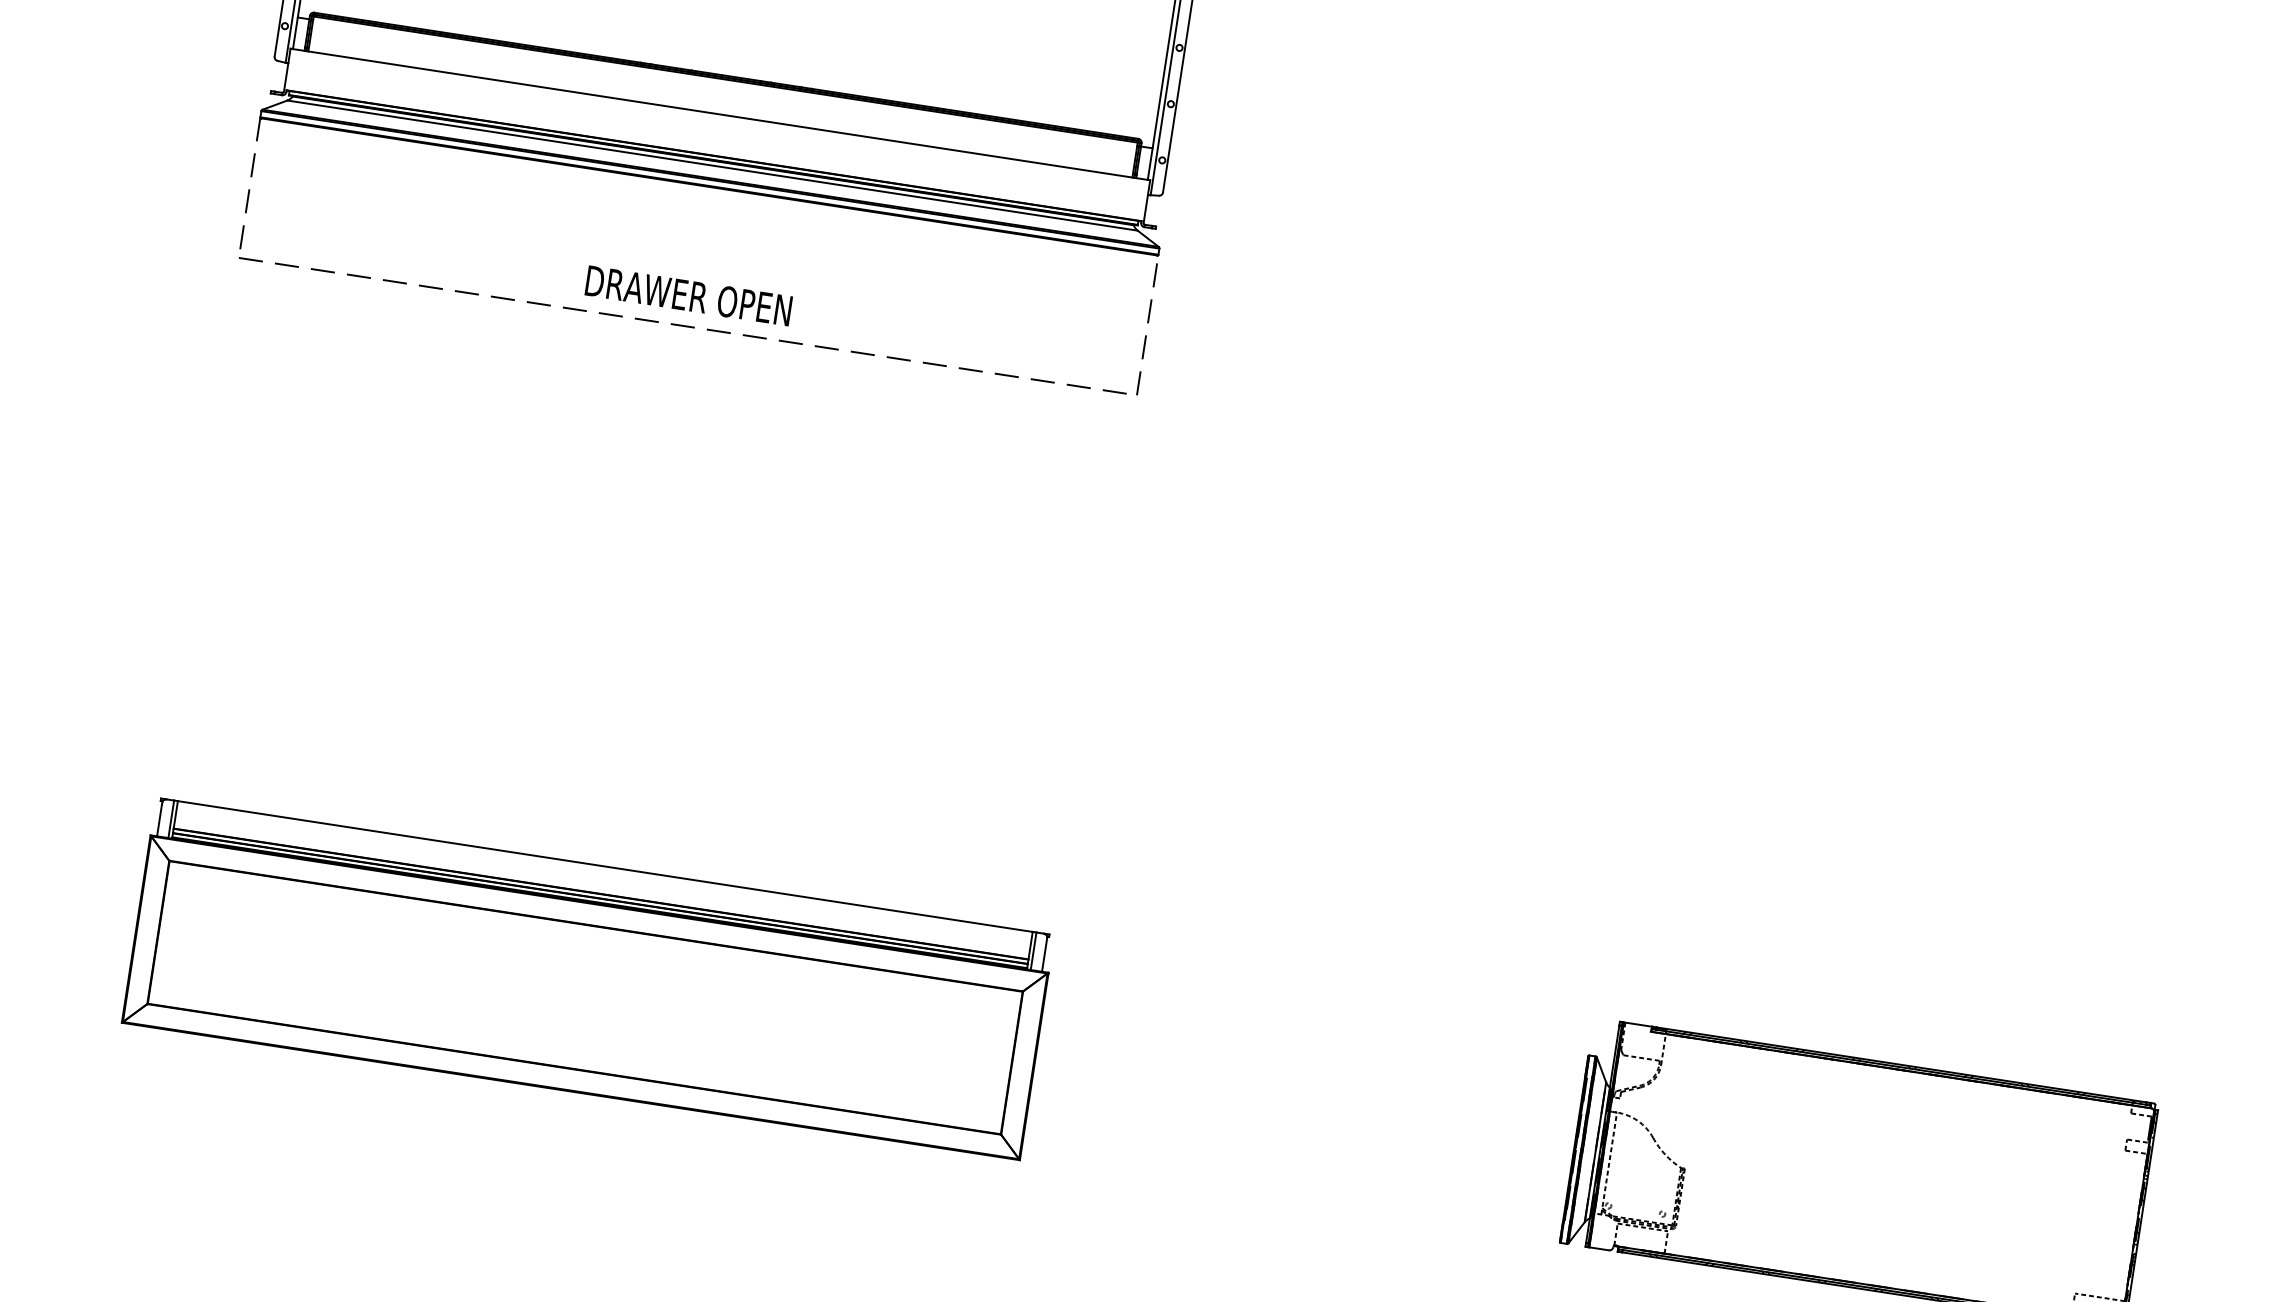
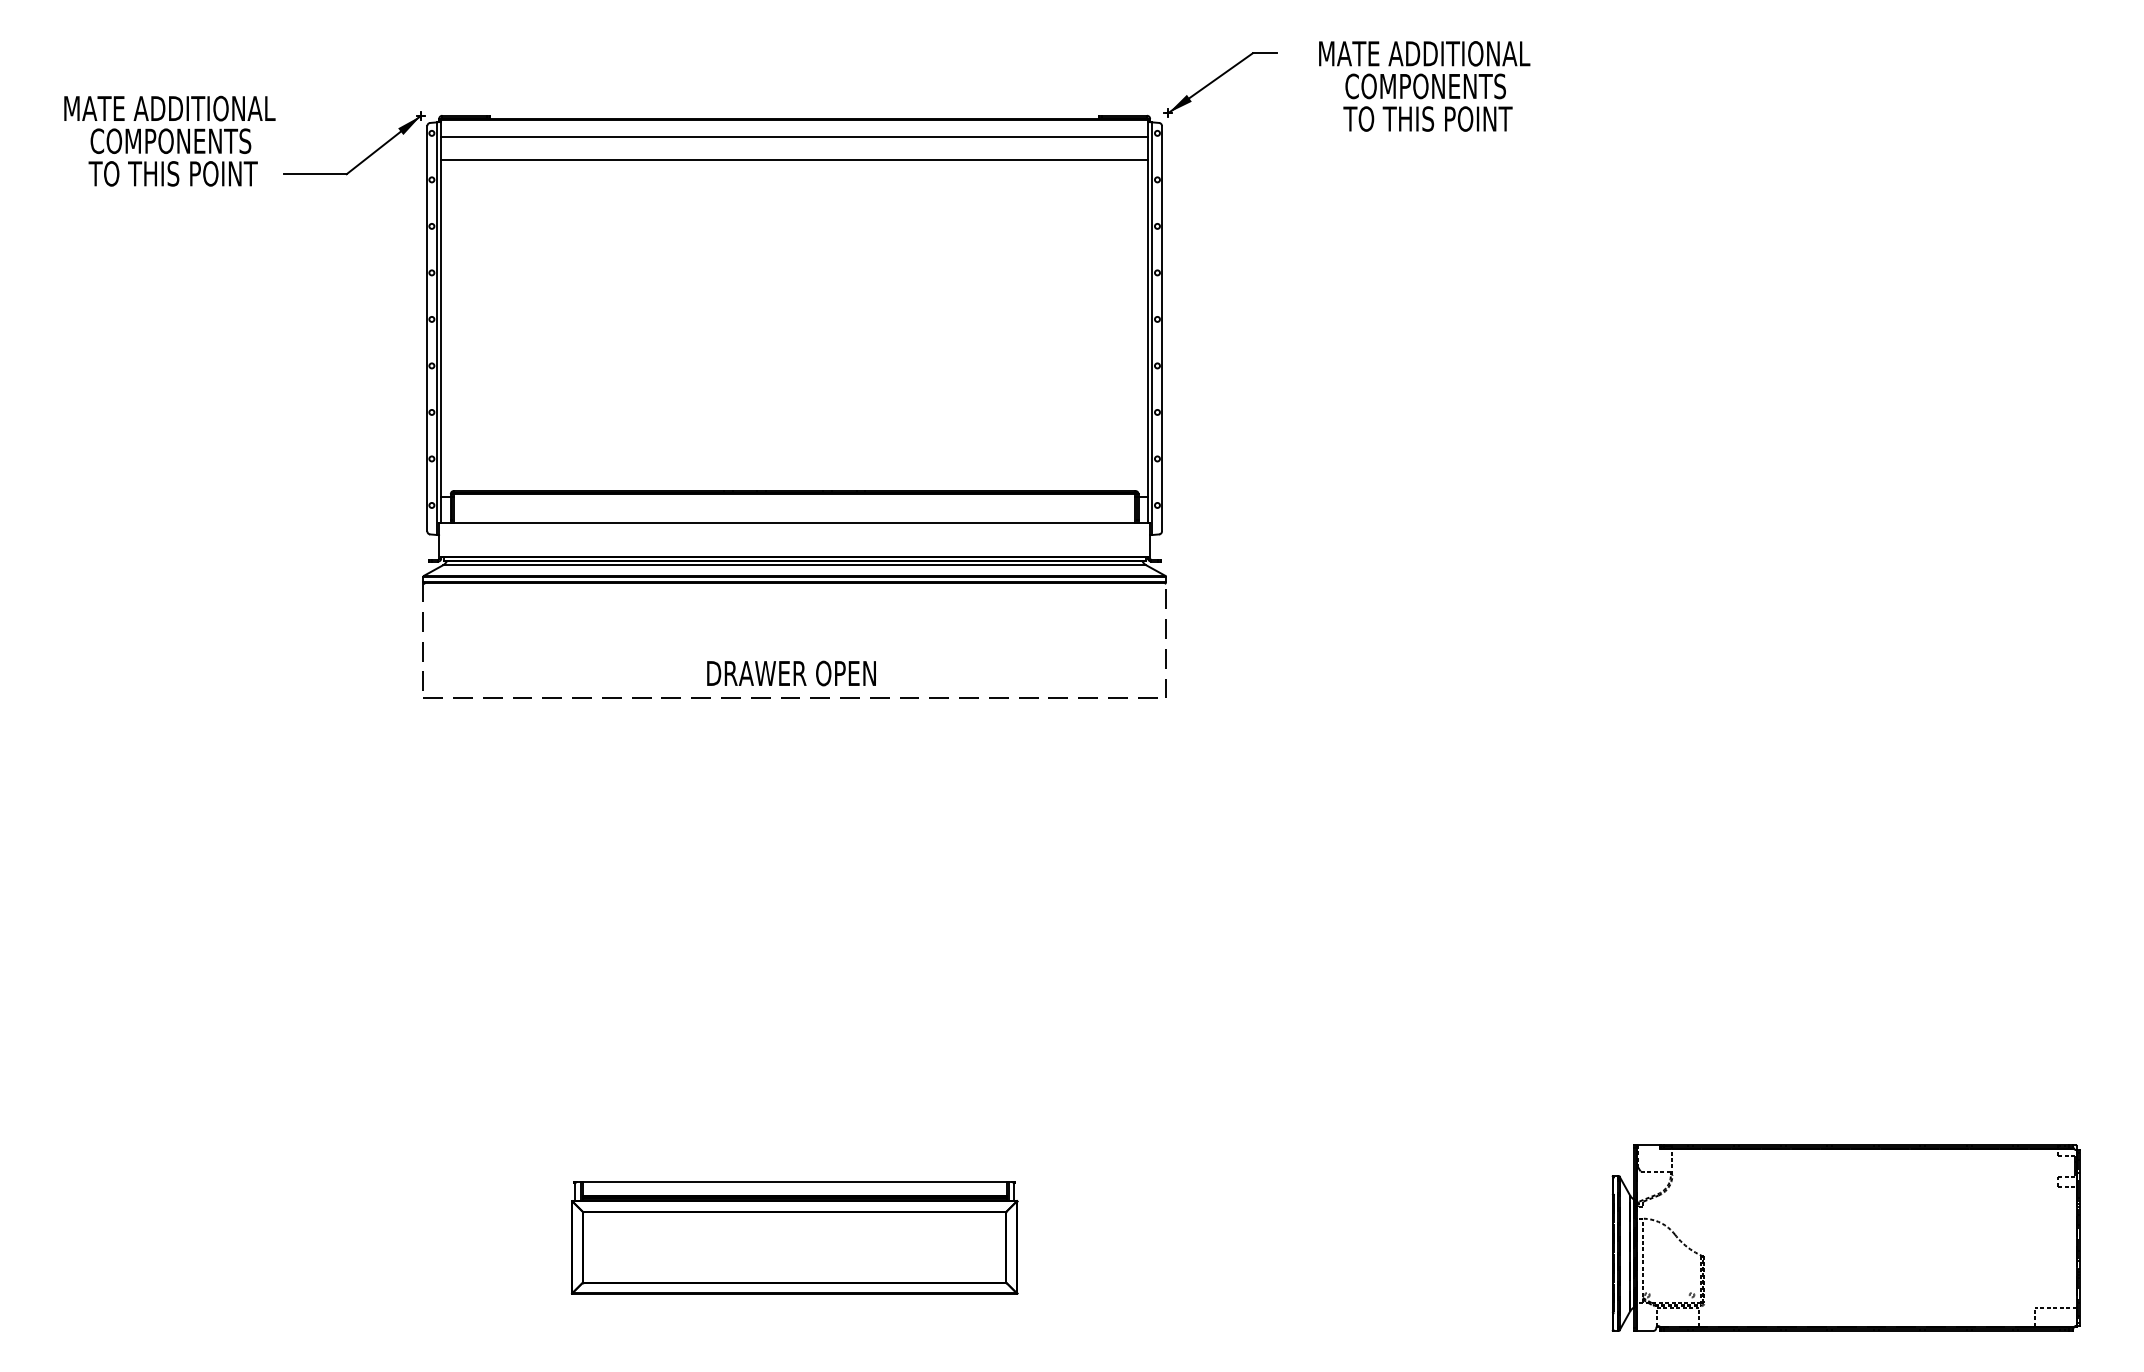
part: (587, 978) -> (794, 1237), size x0.6

